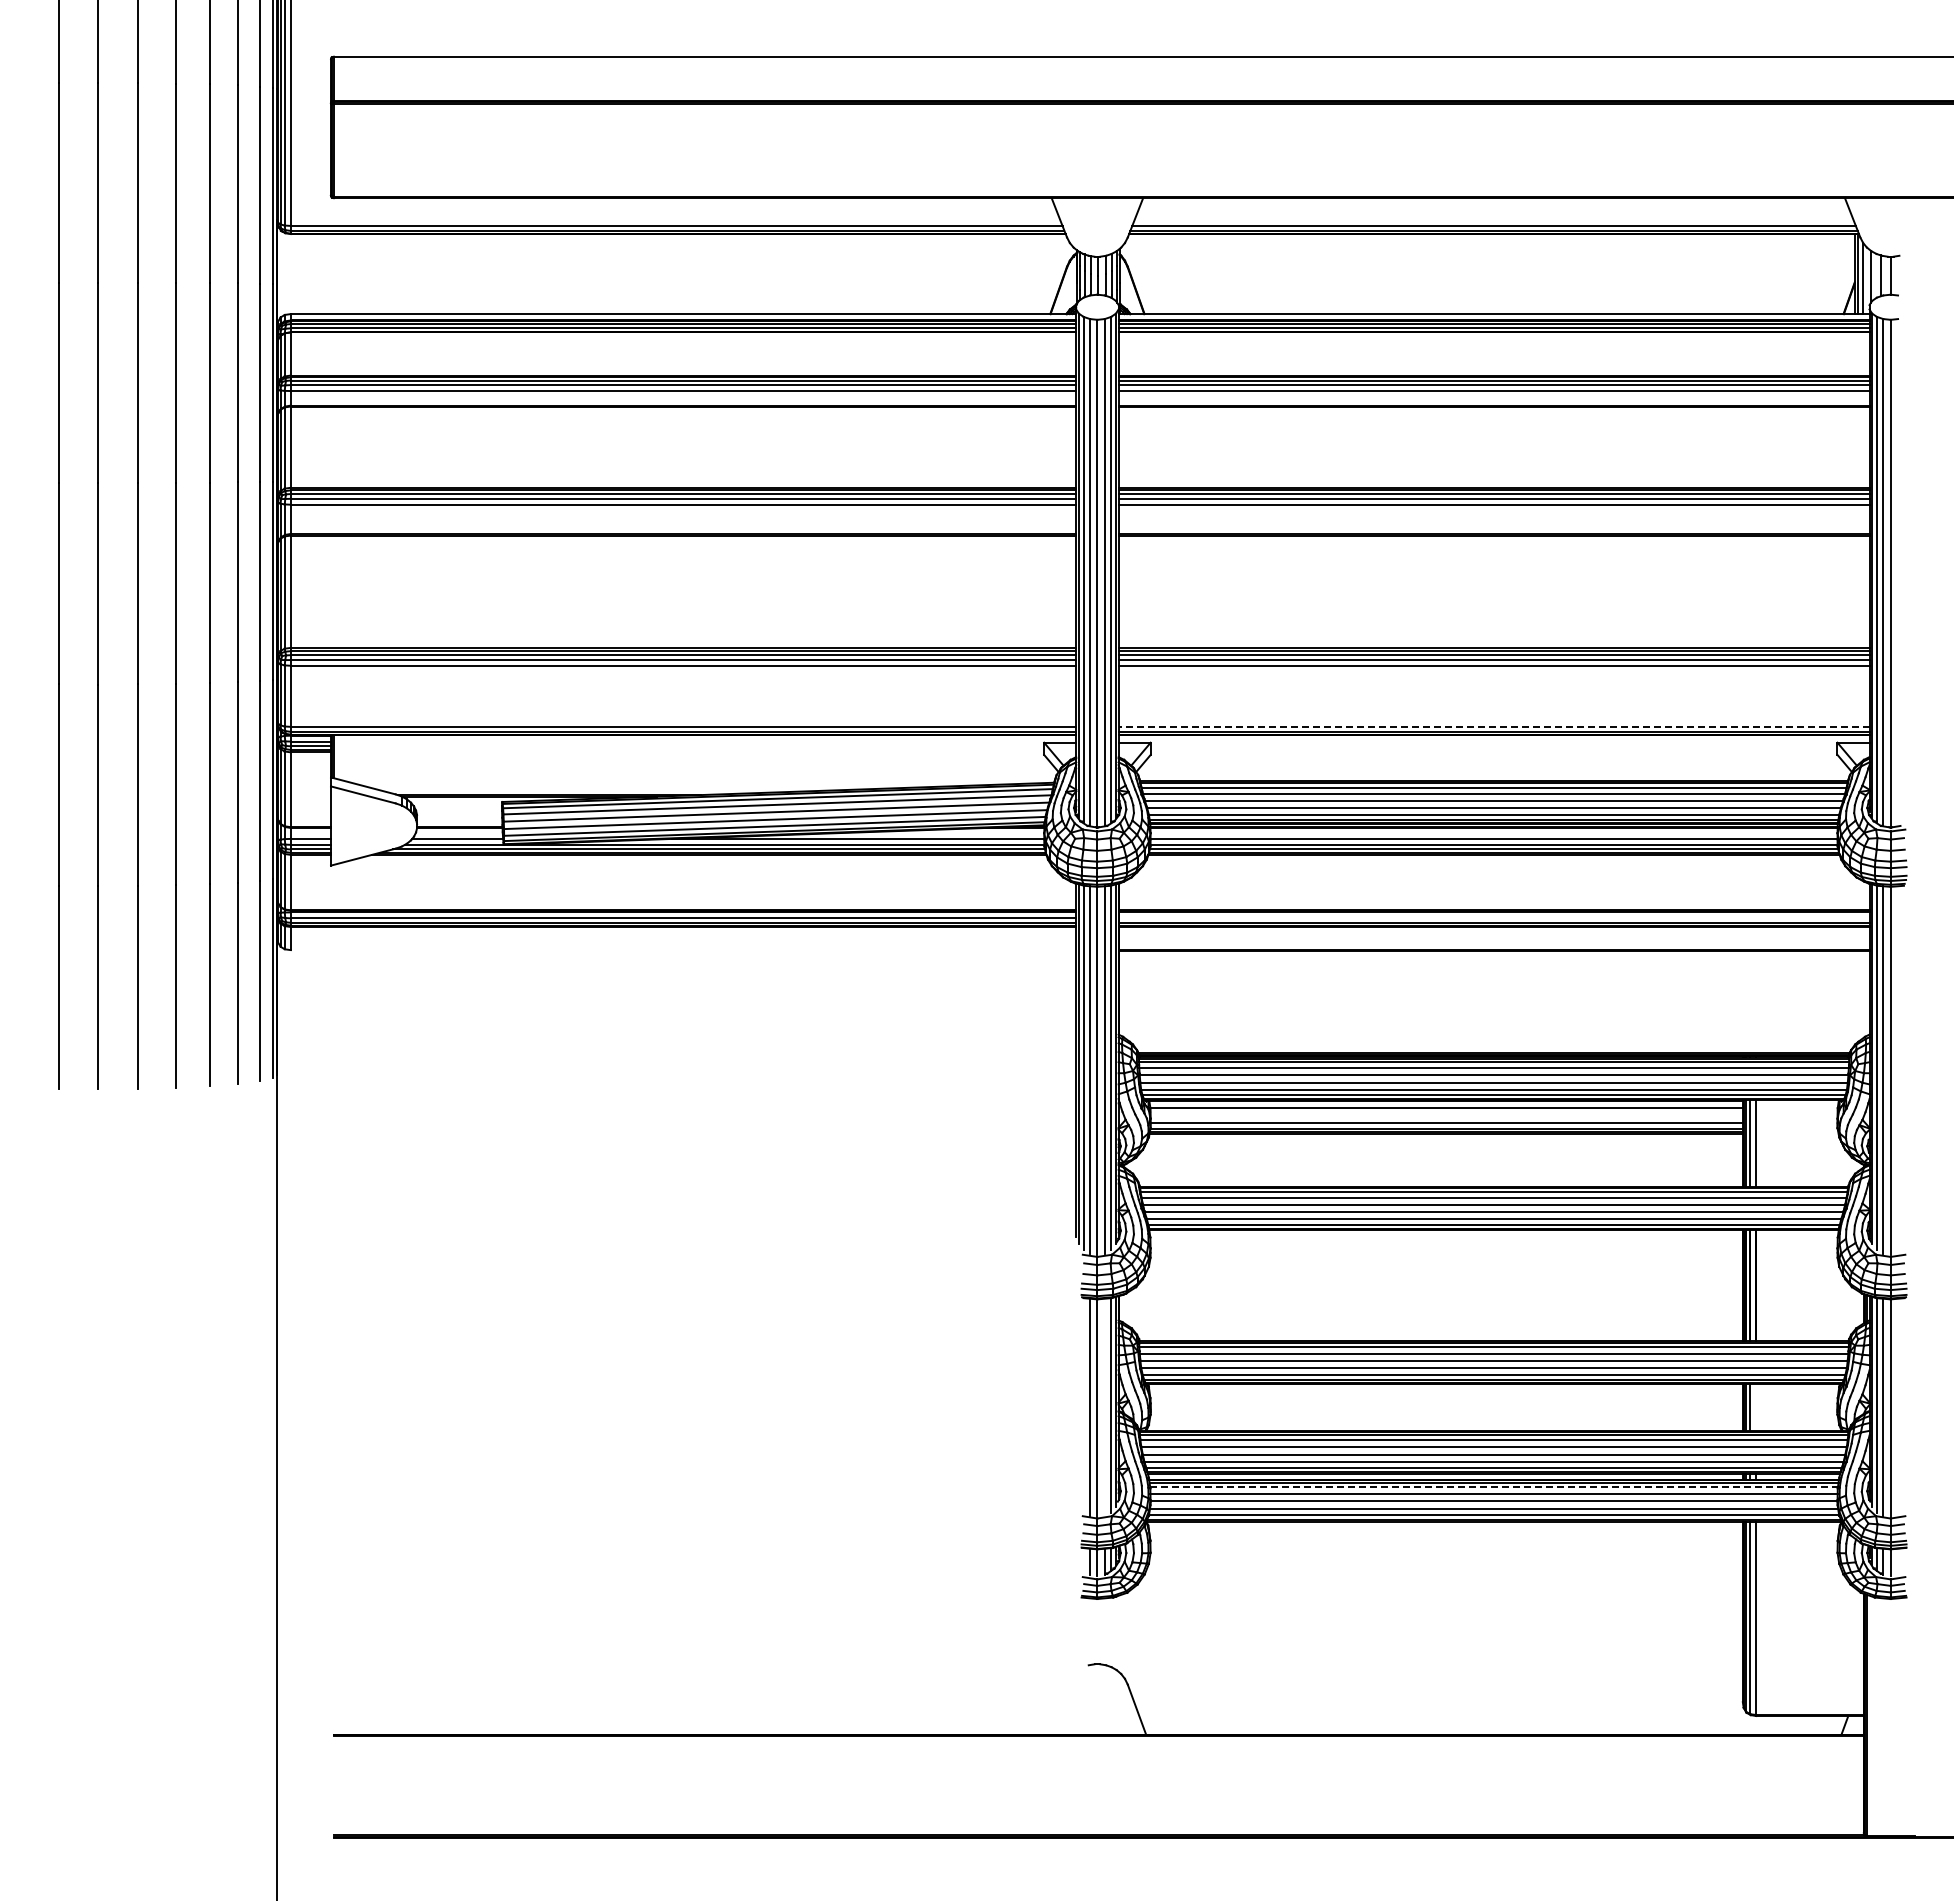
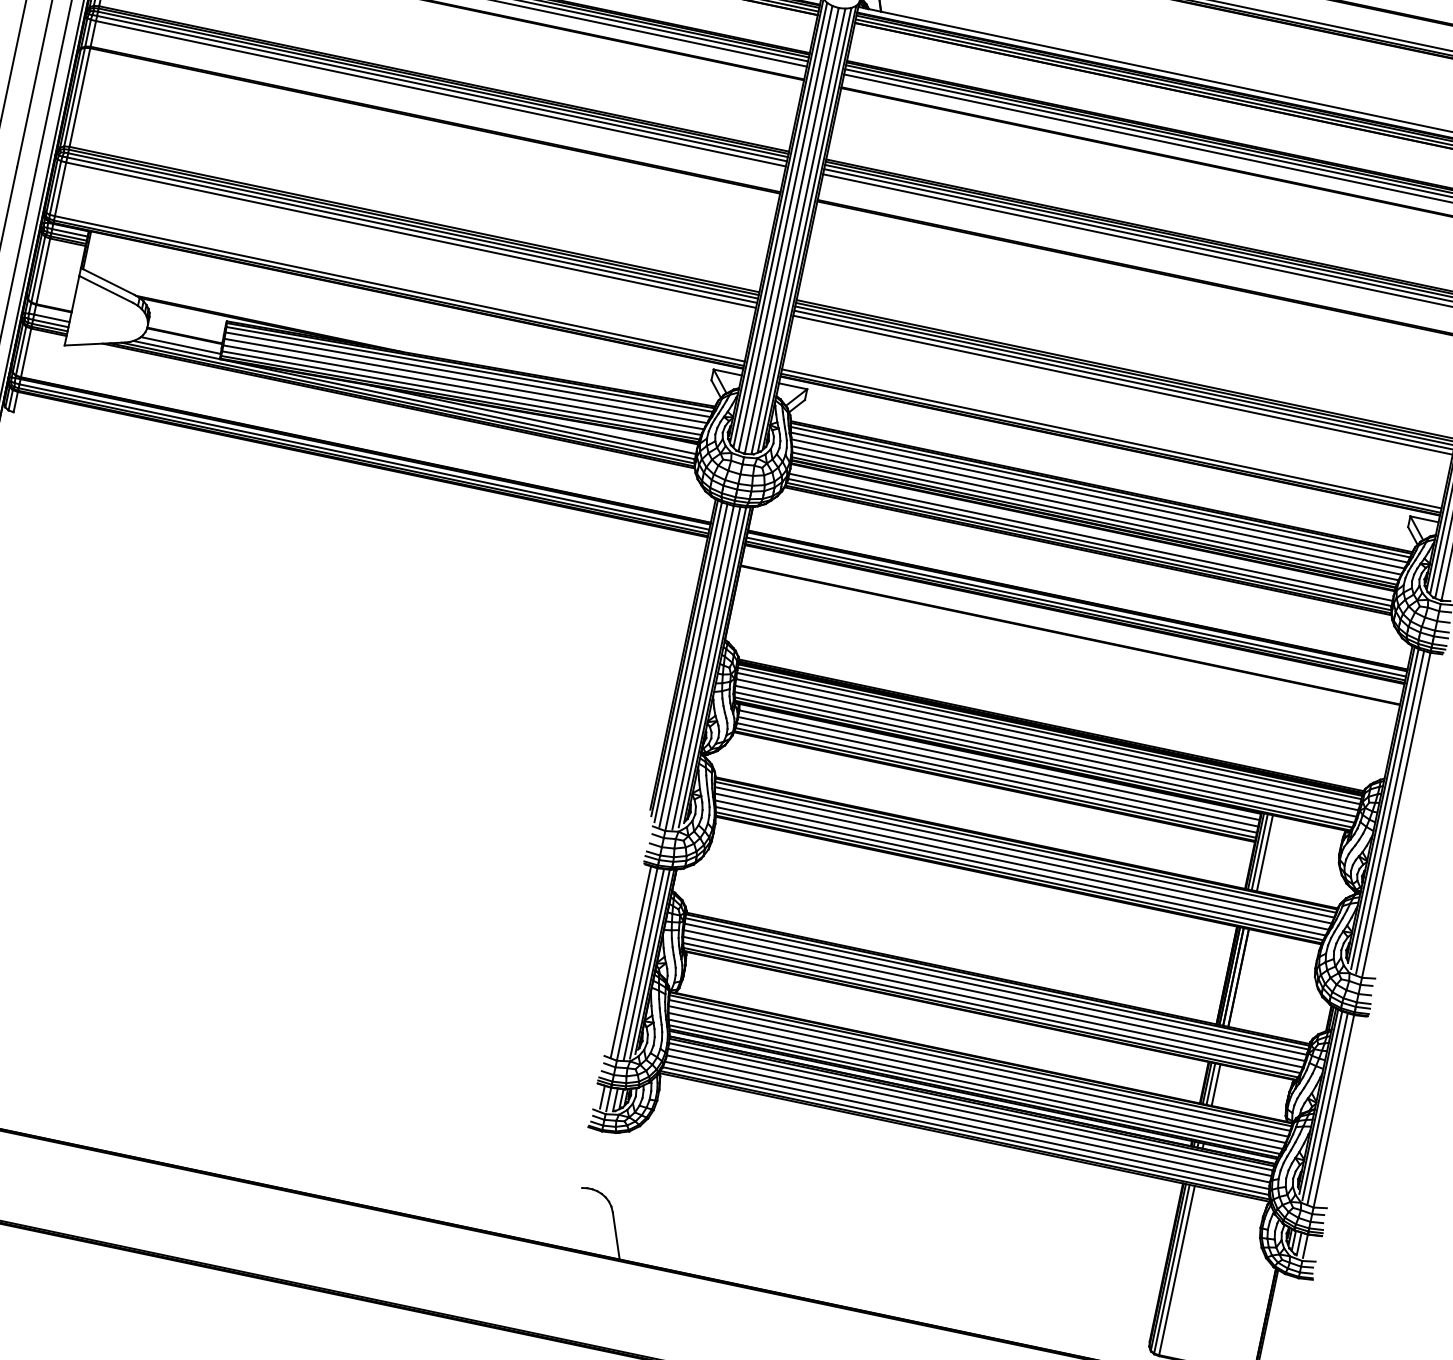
line: (1493, 726) -> (1111, 438), dashed -> solid
line: (1493, 918) -> (1075, 607), added
line: (1446, 1115) -> (998, 771), added
line: (1104, 1407) -> (643, 964), added
line: (1756, 1407) -> (1216, 1085), added
line: (1494, 1487) -> (971, 1106), dashed -> solid

